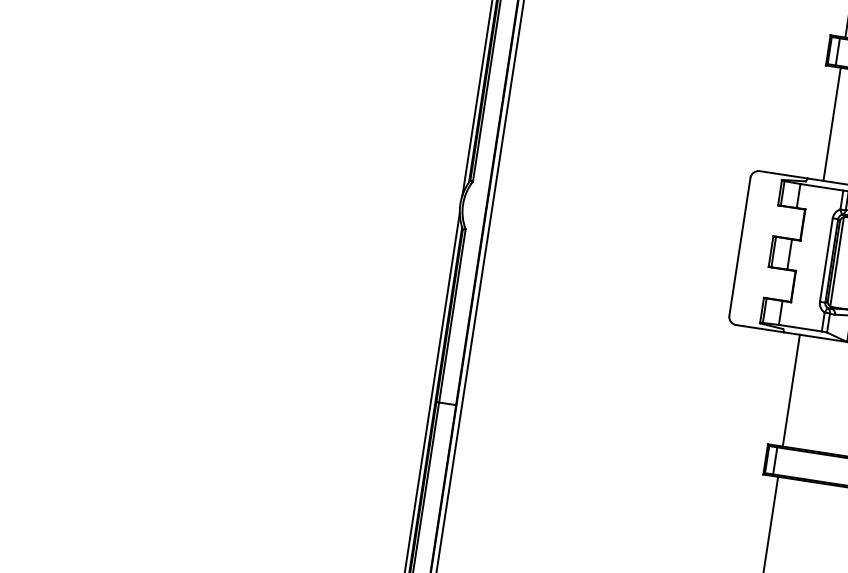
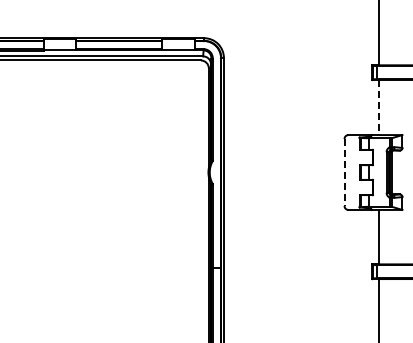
line: (832, 124) -> (379, 107), solid -> dashed
line: (739, 246) -> (344, 172), solid -> dashed

